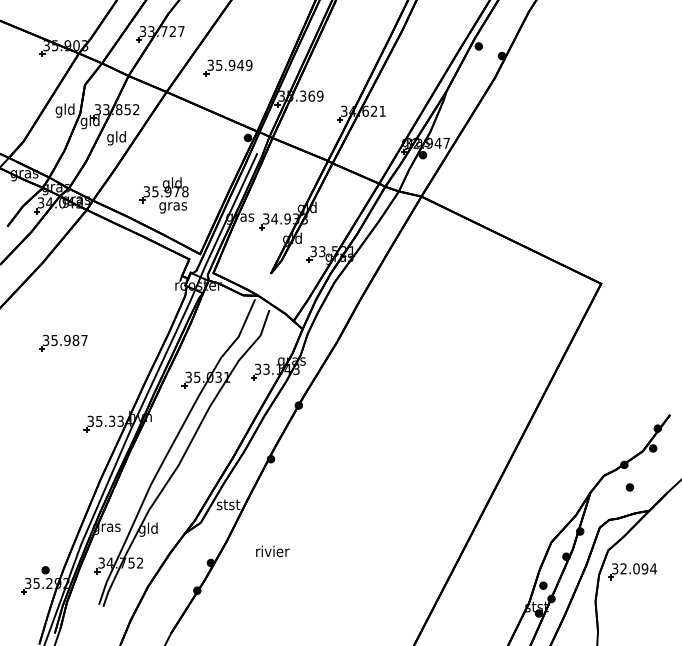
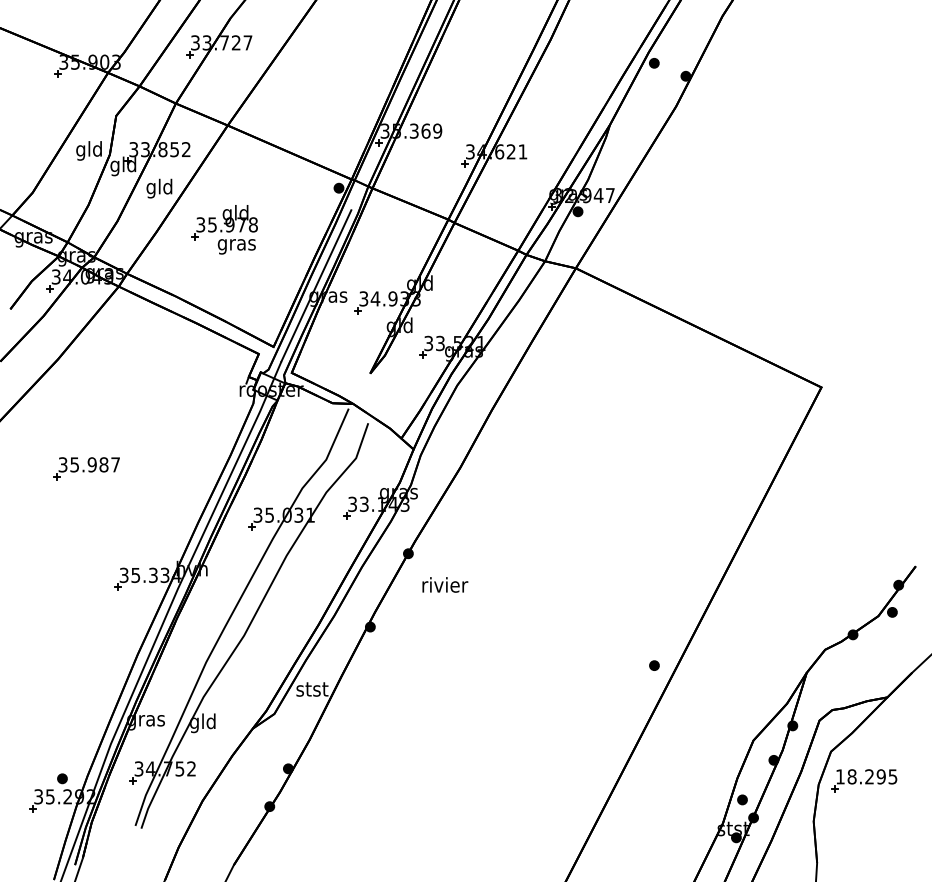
part: (227, 67) -> (310, 91), removed
part: (163, 195) -> (223, 229), moved
part: (629, 487) -> (653, 665), moved
text: (272, 551) -> (444, 585), moved
text: (634, 568) -> (866, 776), 32.094 -> 18.295

